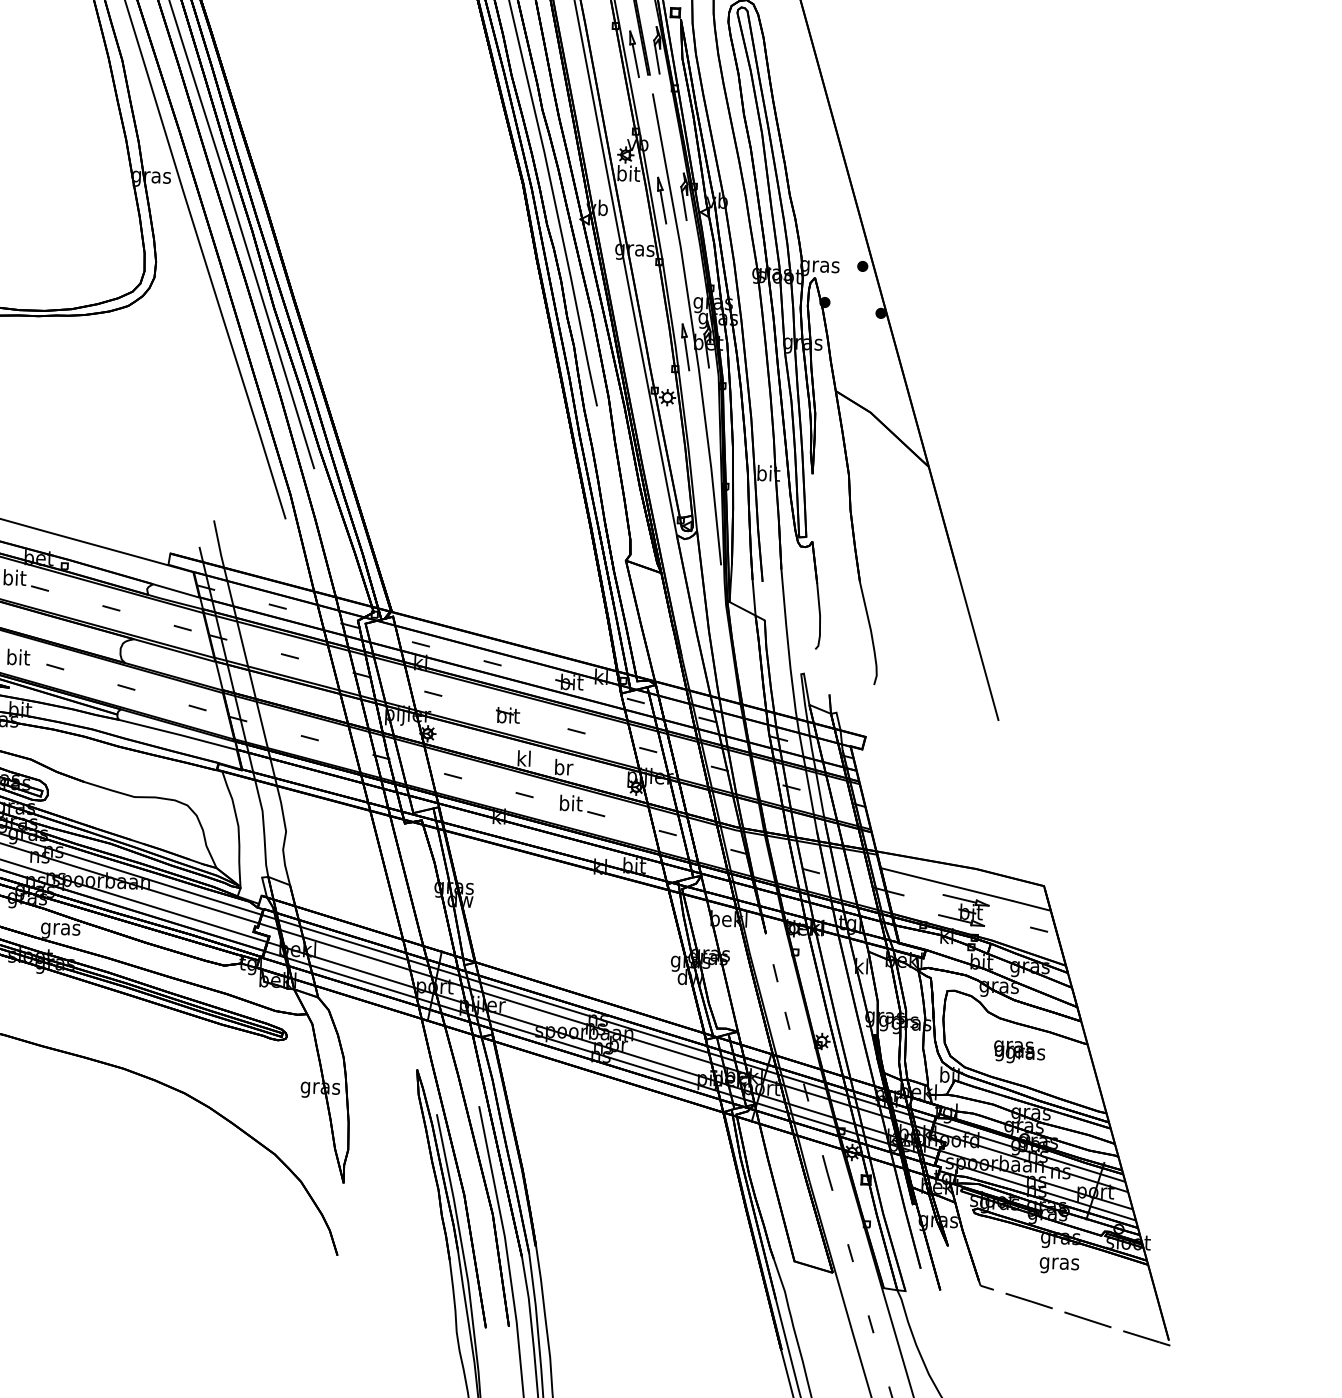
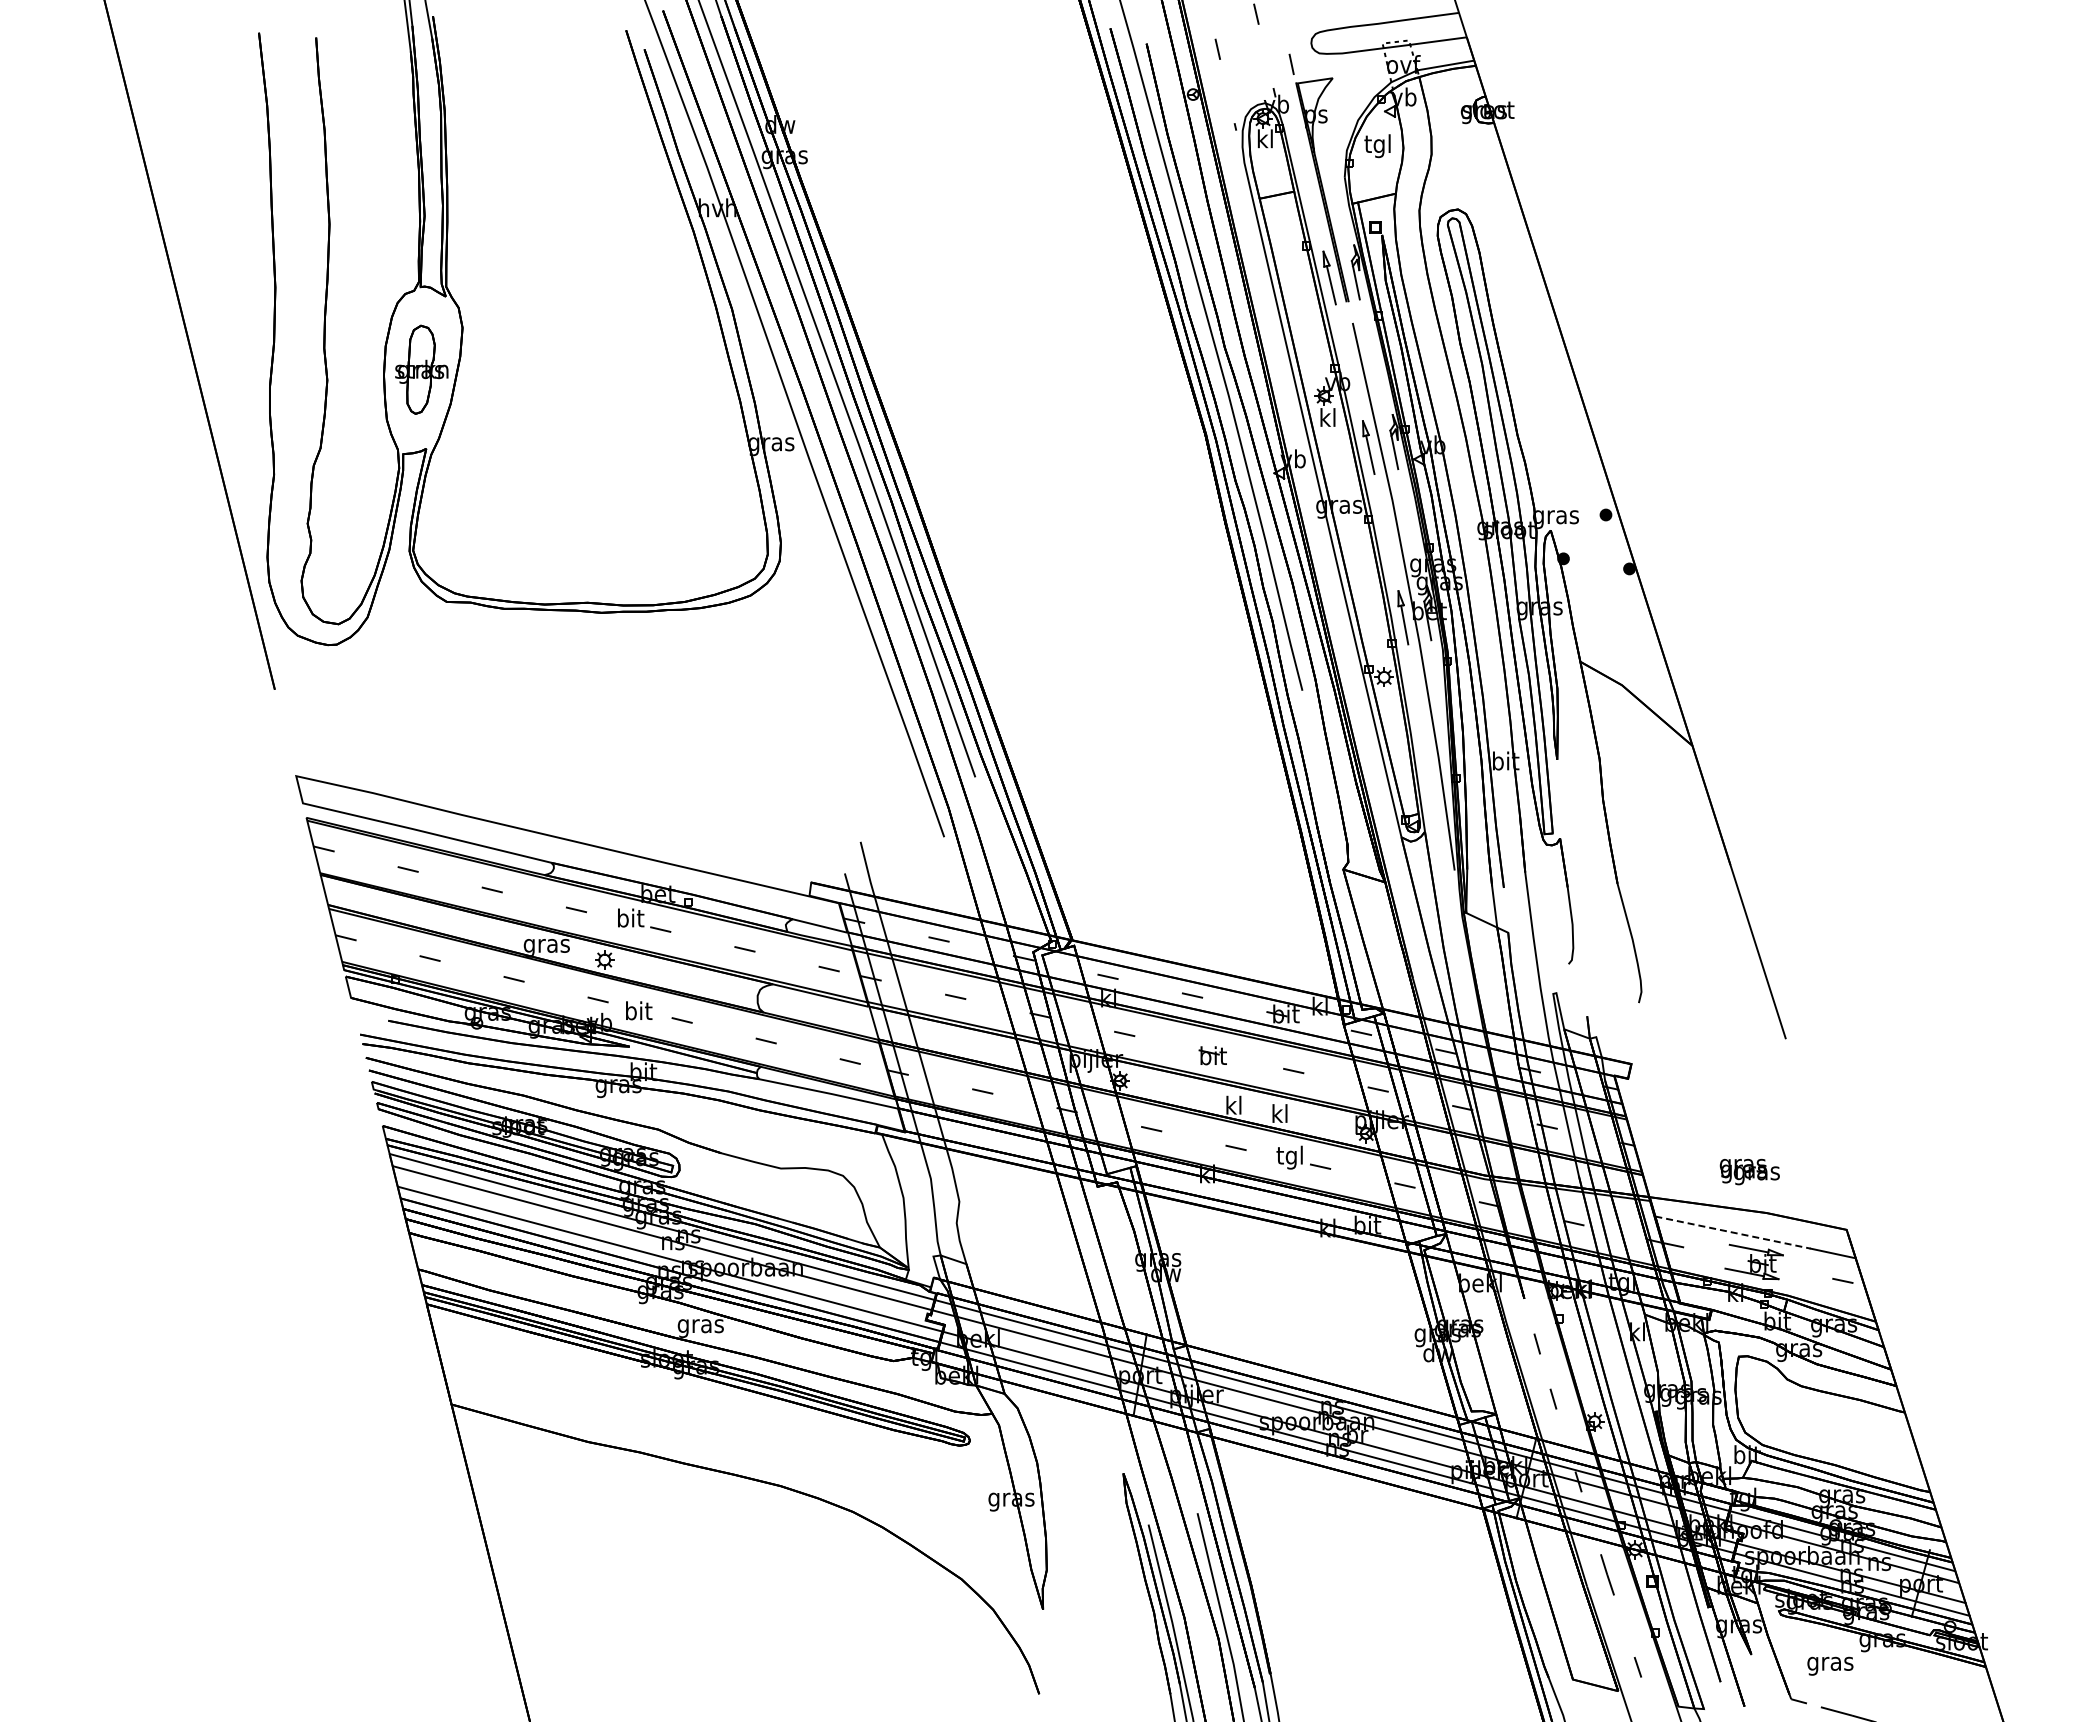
text: (628, 173) -> (1328, 417), bit -> kl
text: (563, 767) -> (1280, 1113), br -> kl
text: (570, 805) -> (1290, 1157), bit -> tgl
line: (947, 884) -> (1733, 1232), solid -> dashed
text: (1019, 1051) -> (1749, 1171), moved
text: (1059, 1265) -> (1830, 1665), moved

